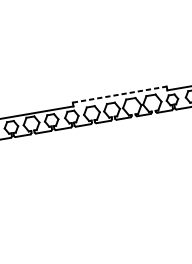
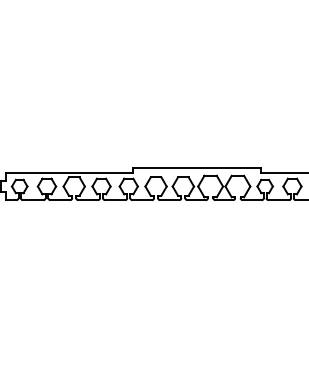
line: (120, 94) -> (197, 167), dashed -> solid

